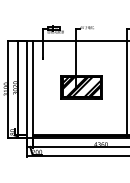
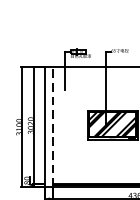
line: (33, 88) -> (53, 126), solid -> dashed

